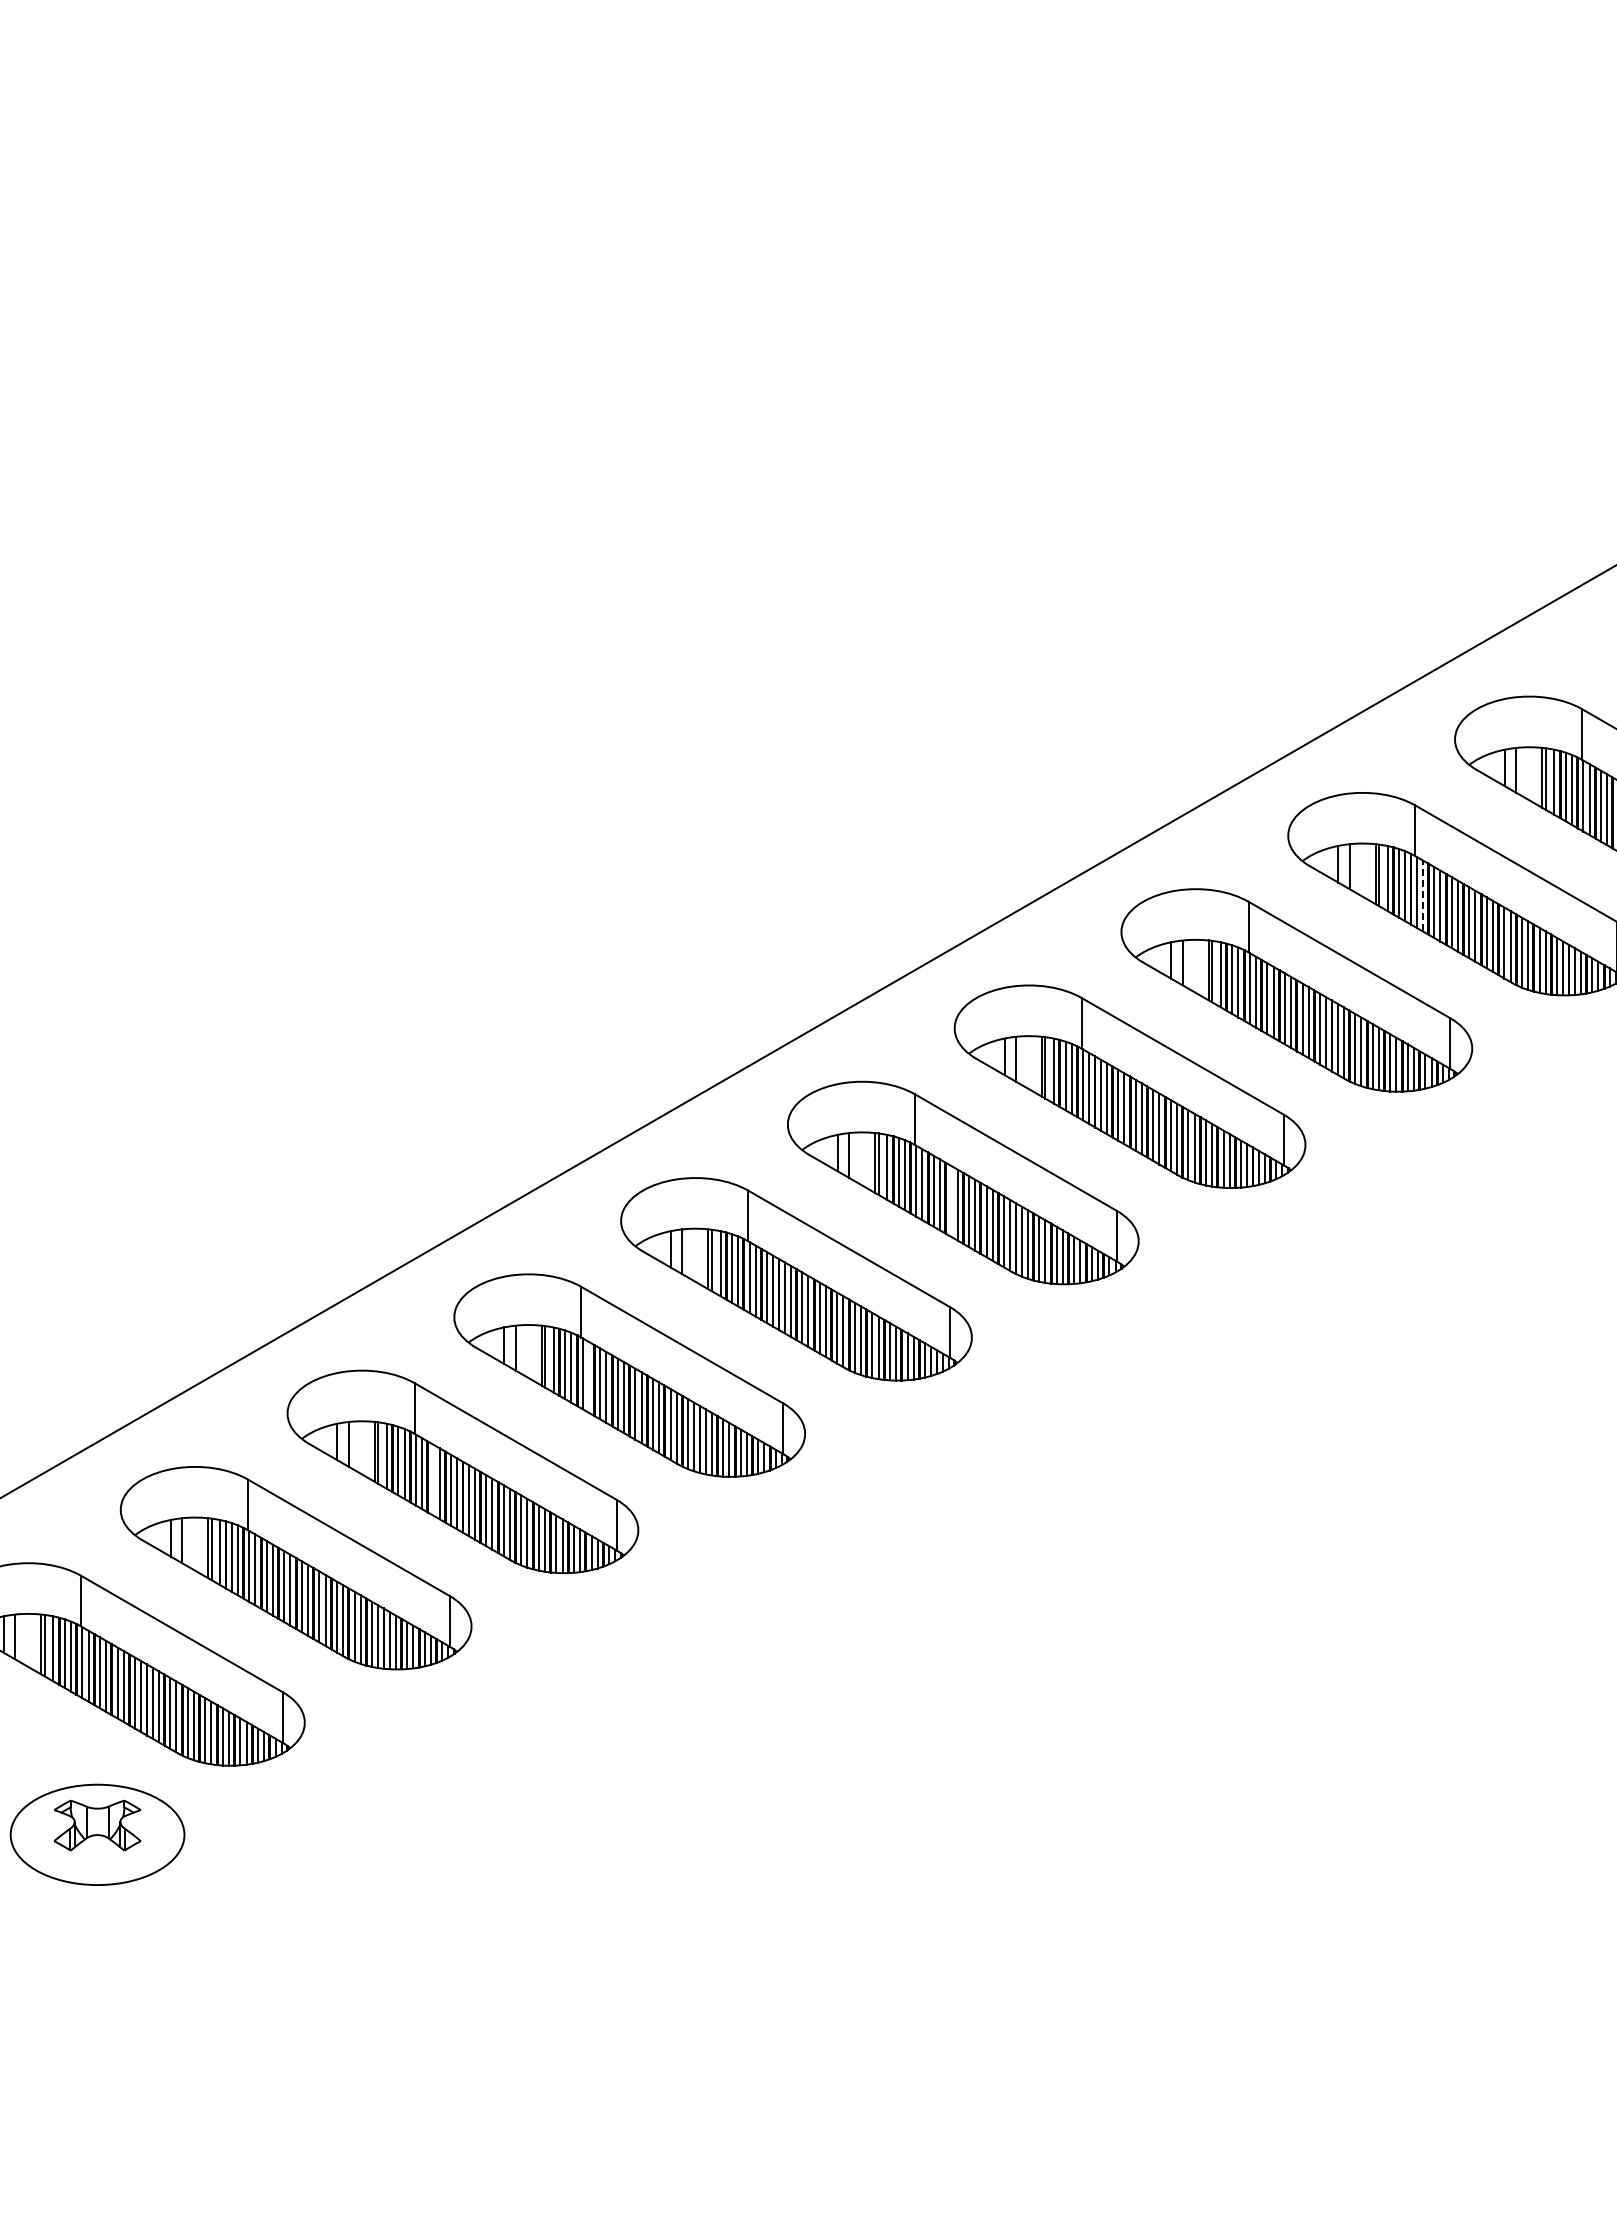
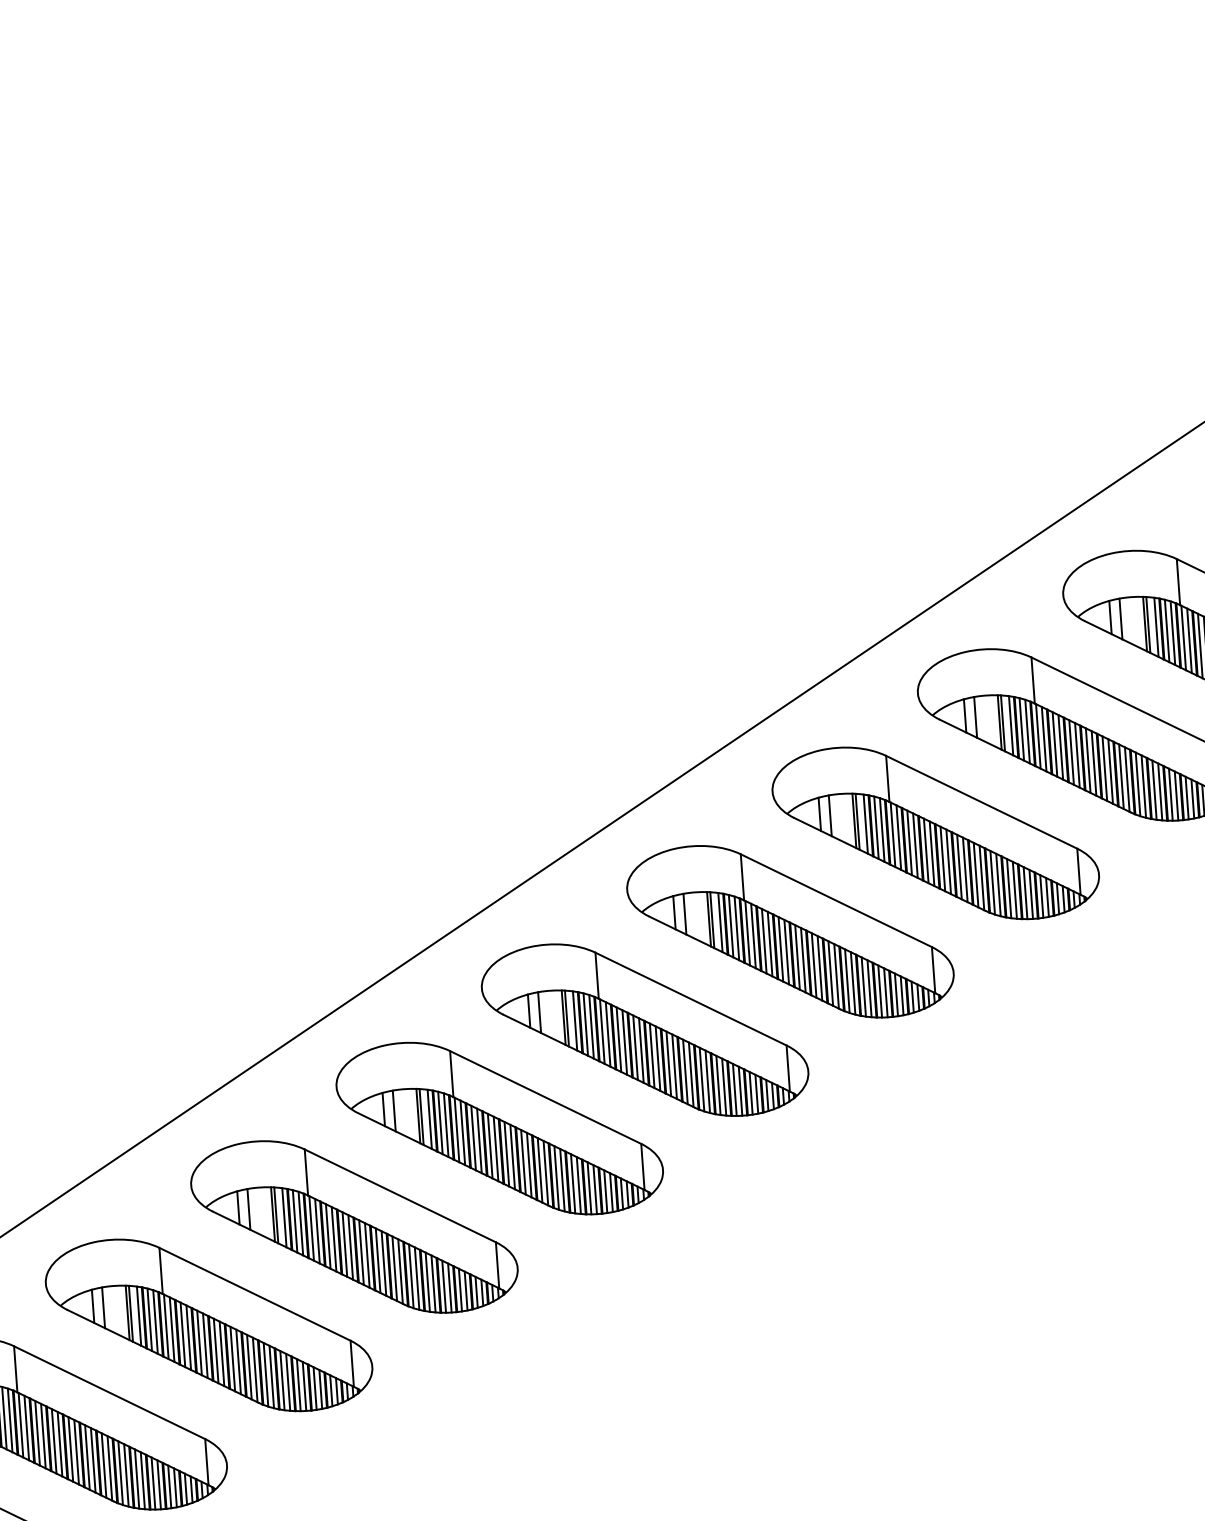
line: (1422, 895) -> (1043, 738), dashed -> solid
line: (951, 1201) -> (635, 1047), added
line: (588, 1376) -> (317, 1230), added
line: (433, 1479) -> (182, 1334), added

